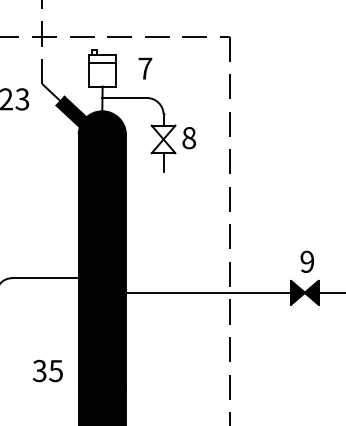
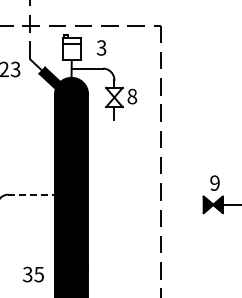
text: (145, 67) -> (101, 47), 7 -> 3
line: (46, 278) -> (32, 194), solid -> dashed
line: (208, 292) -> (145, 204), removed
text: (47, 370) -> (33, 274), moved

